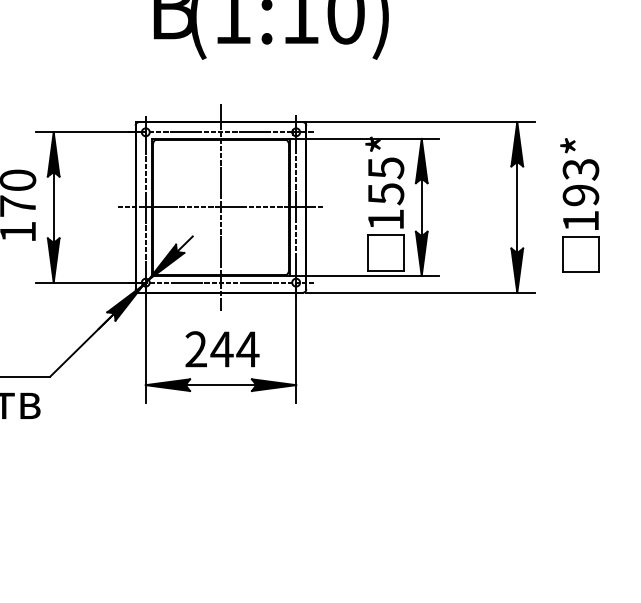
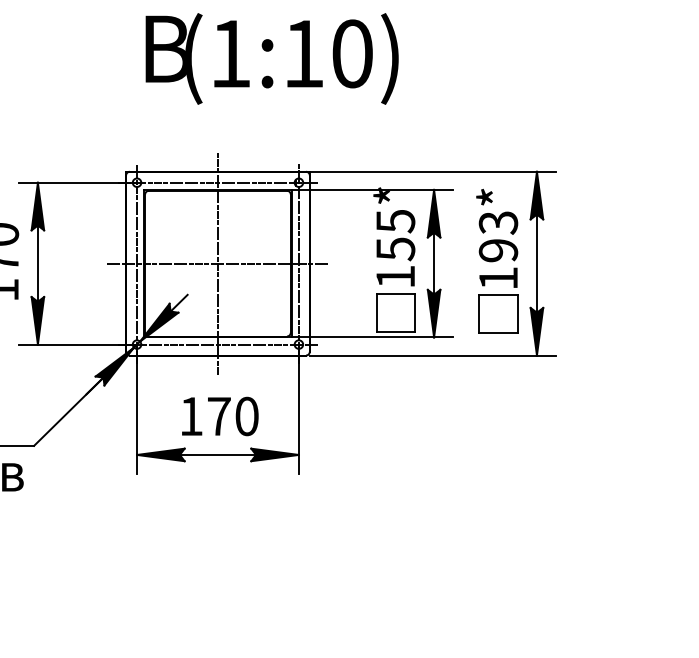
part: (580, 204) -> (497, 260), moved
text: (222, 349) -> (219, 416), 244 -> 170

